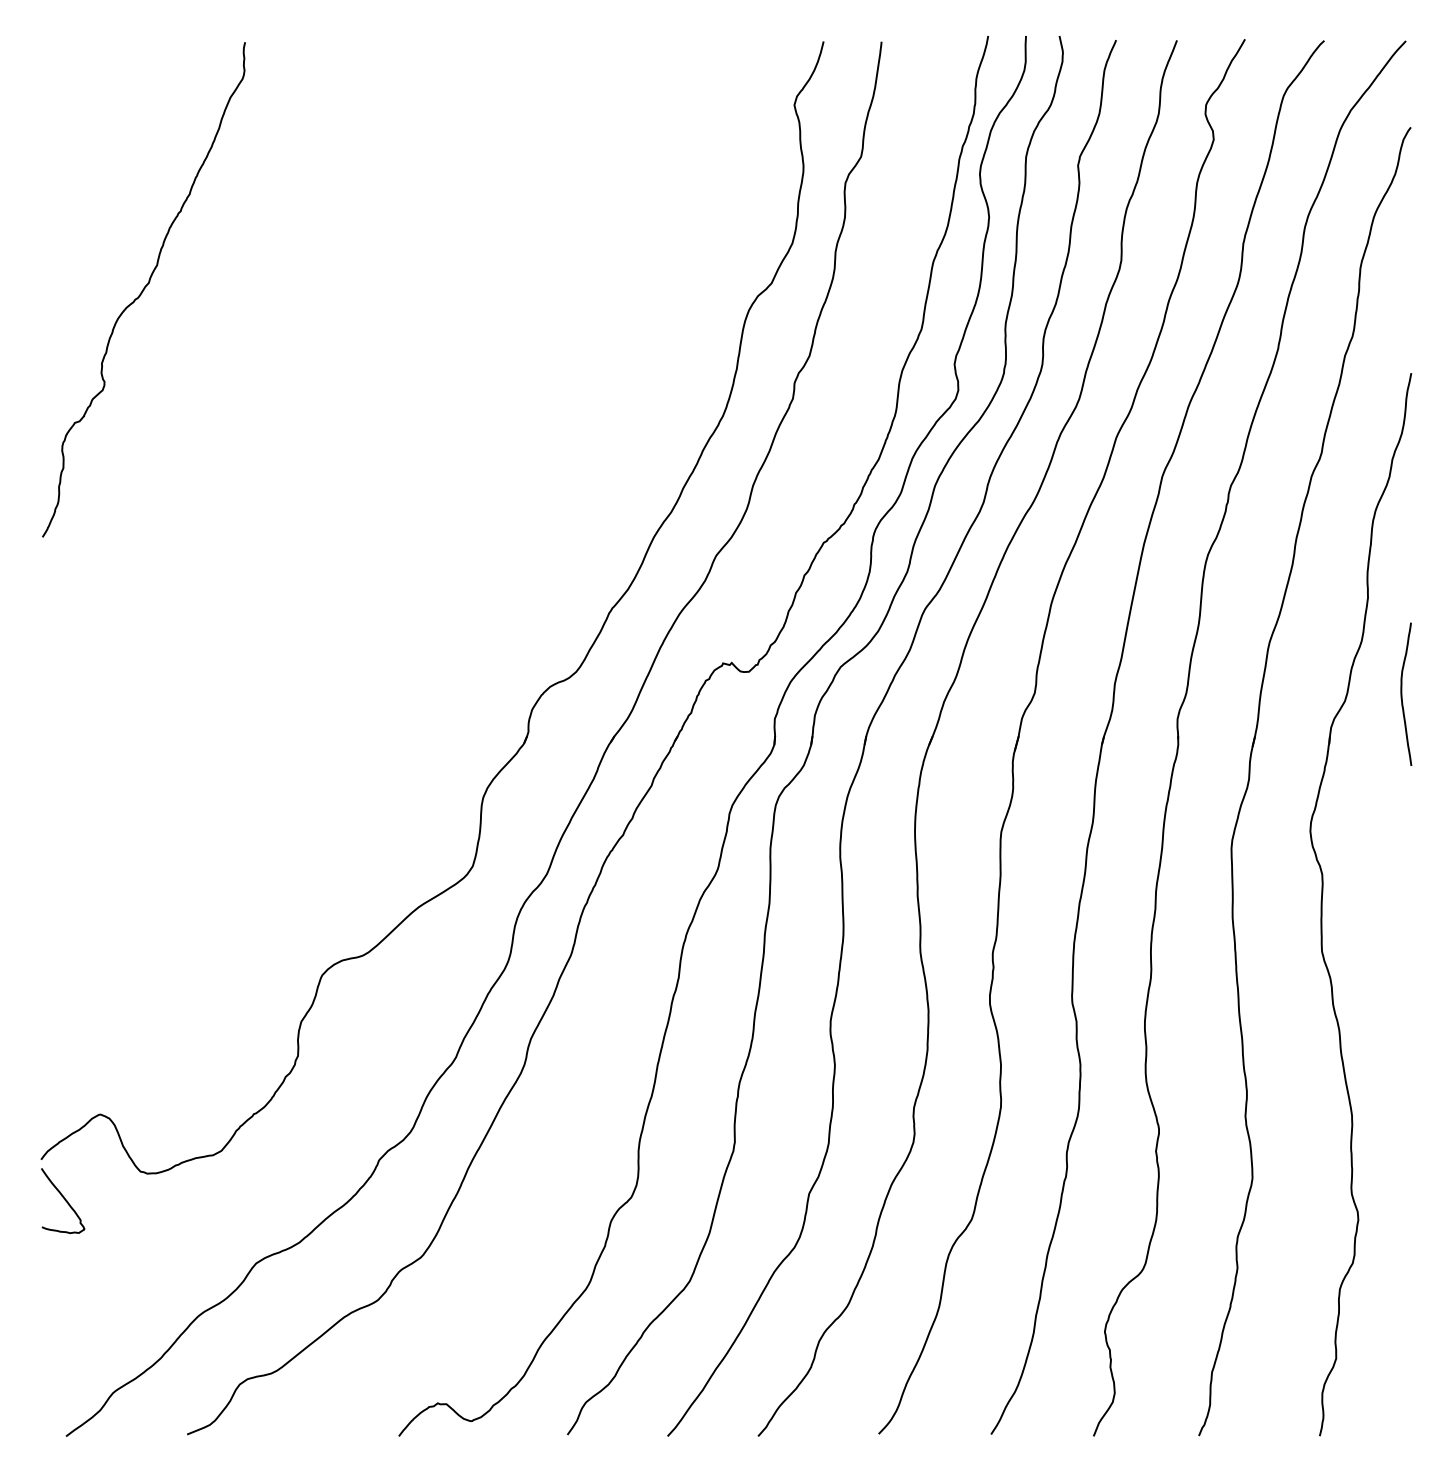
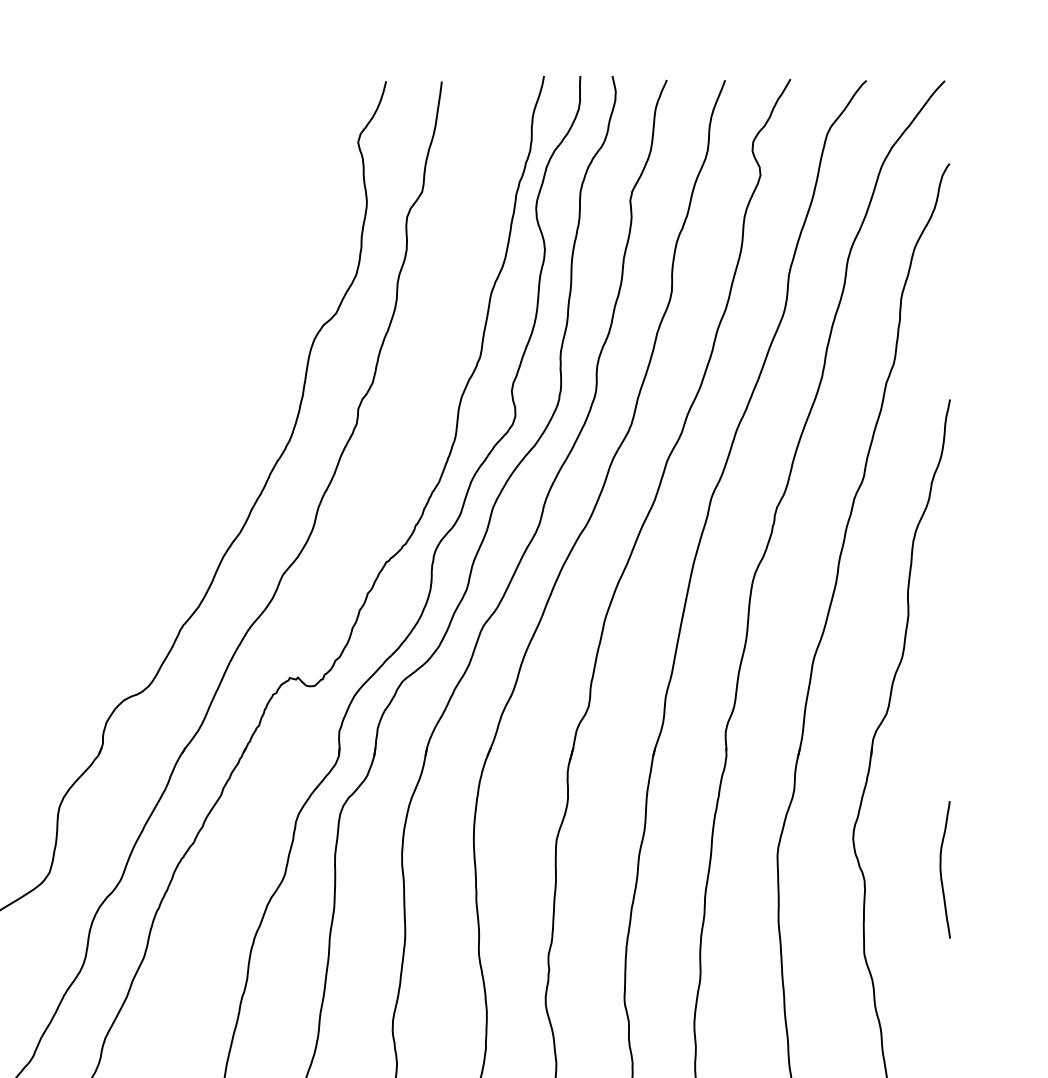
curve: (1402, 693) -> (941, 869), moved

